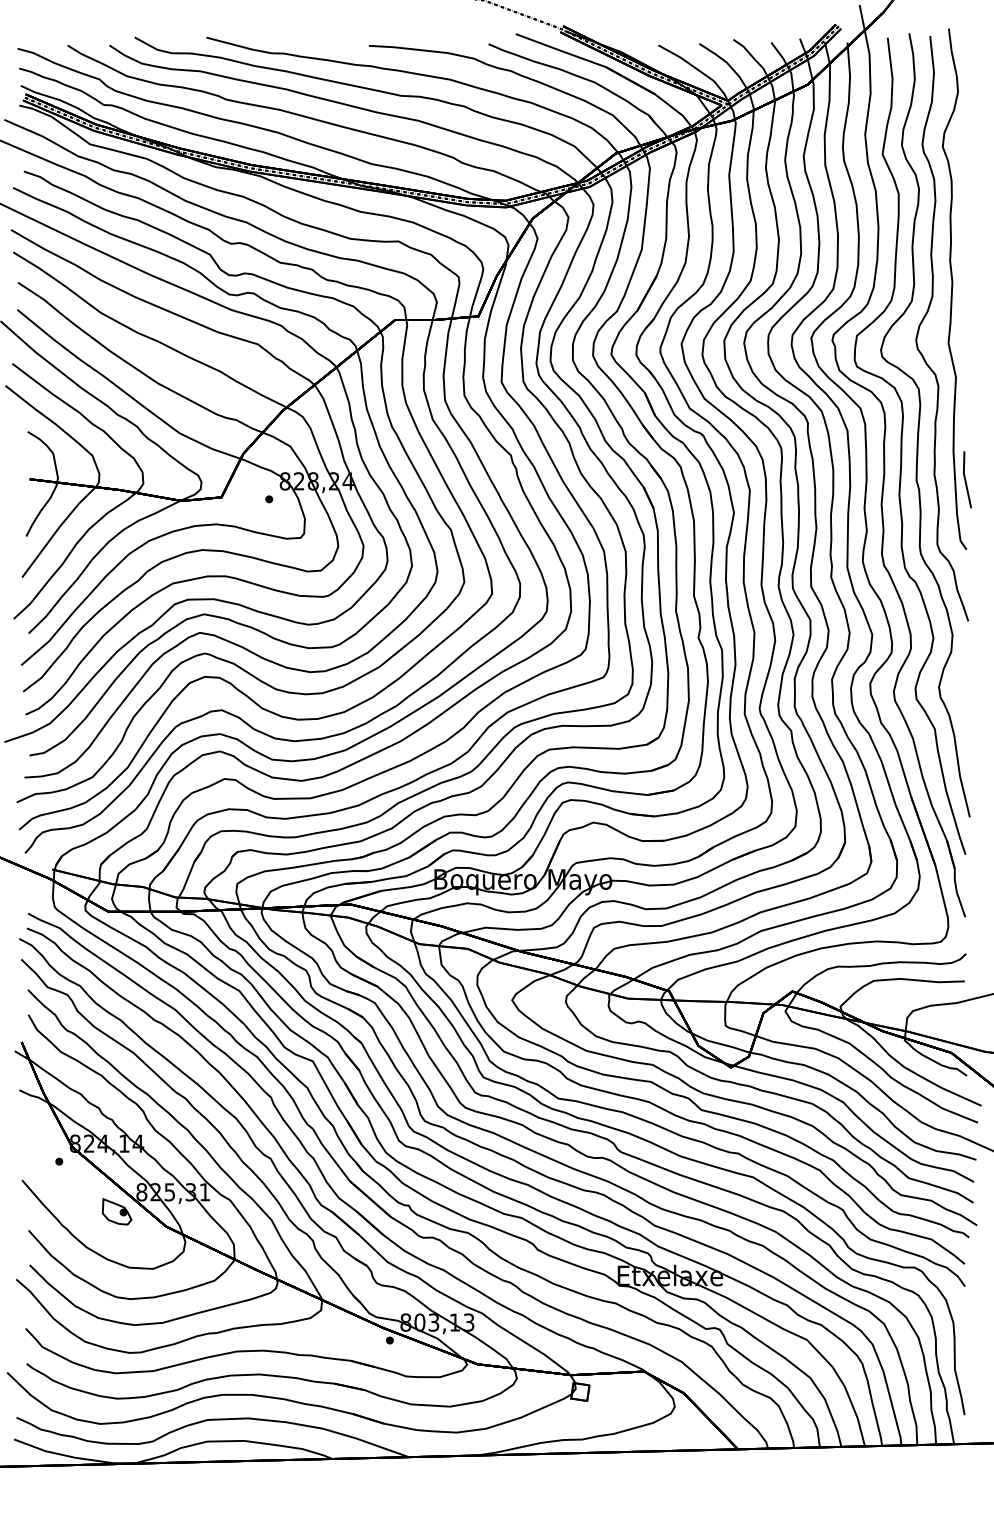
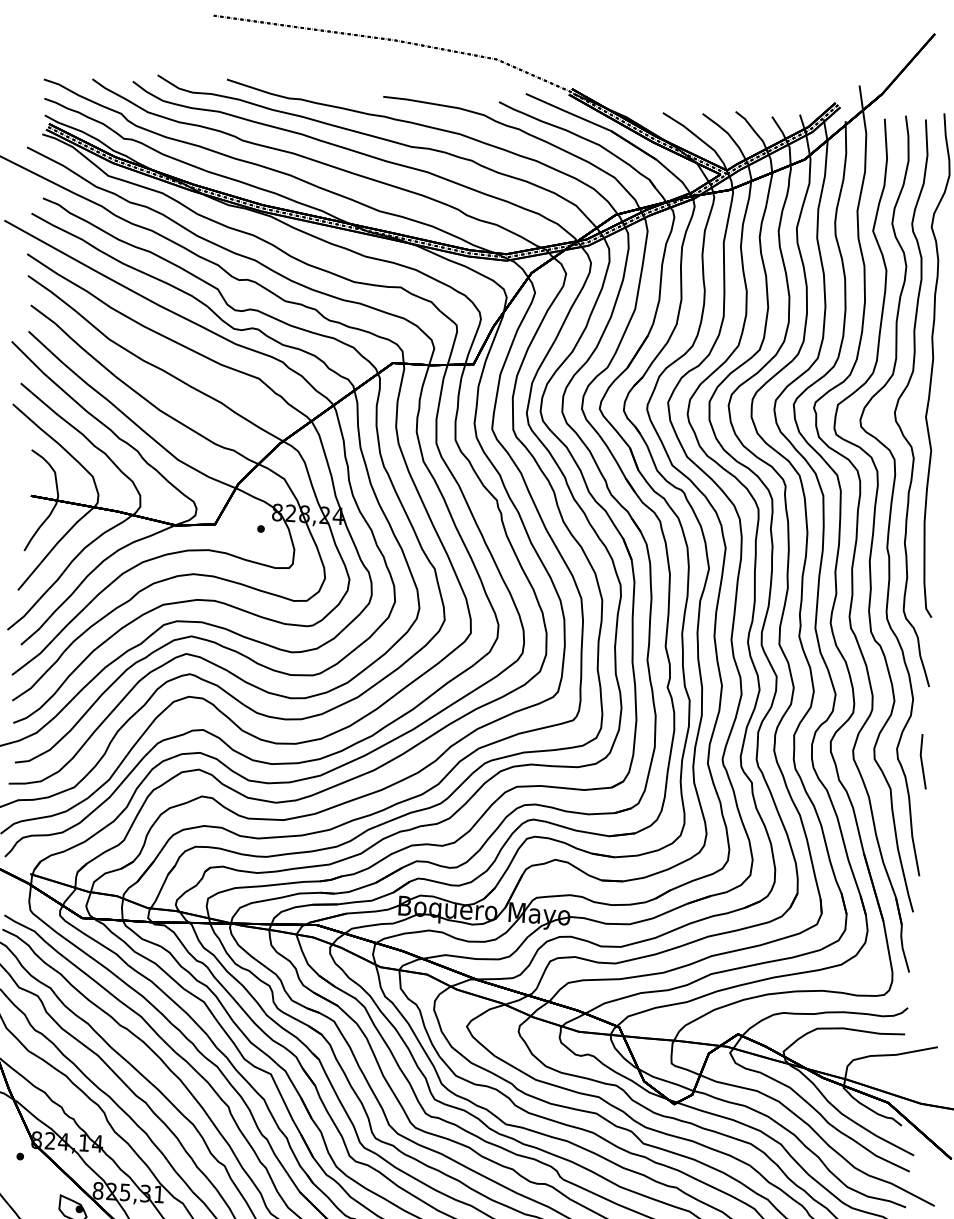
line: (966, 479) -> (922, 761), moved

